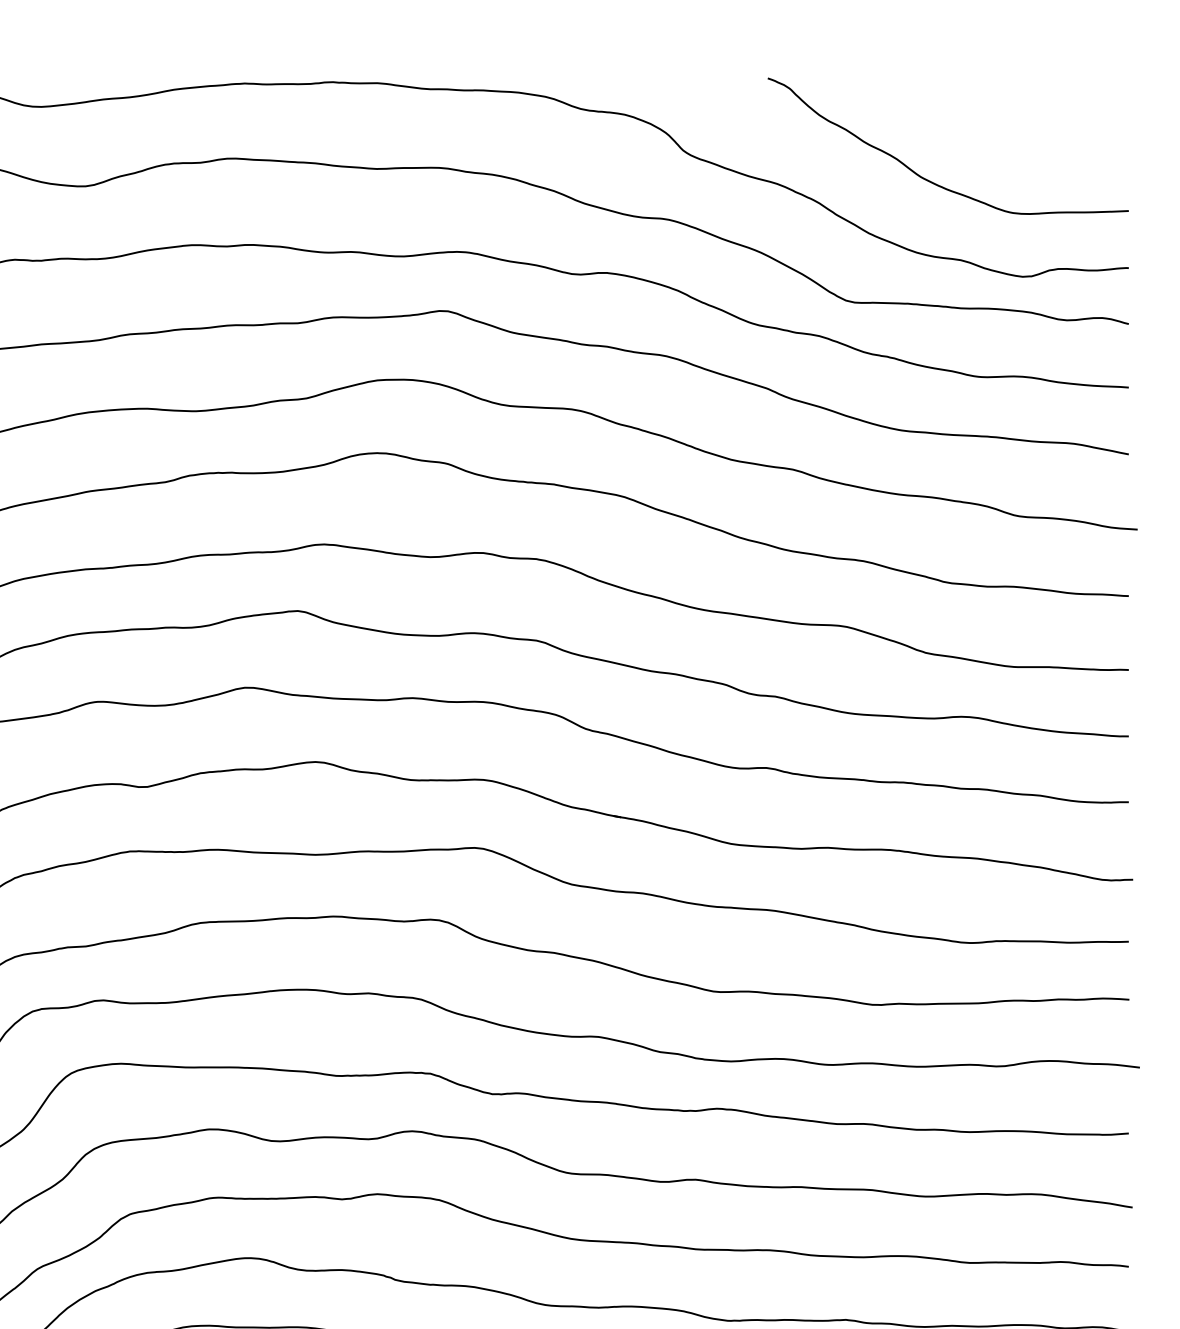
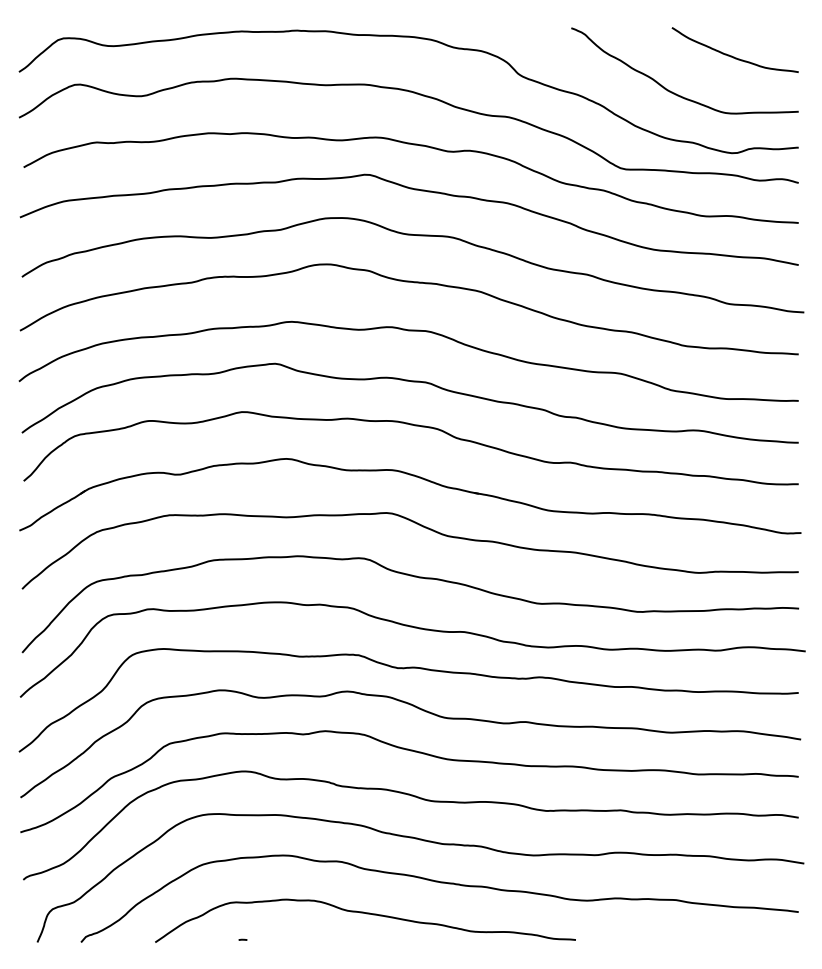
curve: (1022, 121) -> (731, 55), added

